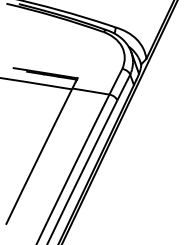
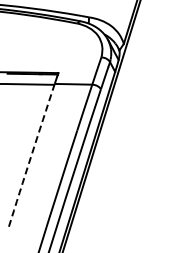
arc: (39, 157) -> (31, 156), solid -> dashed

